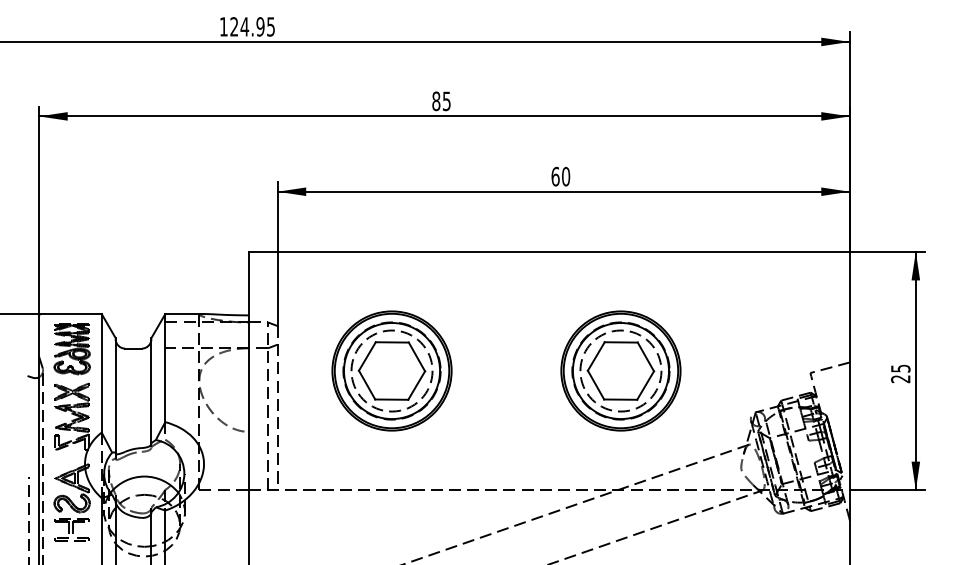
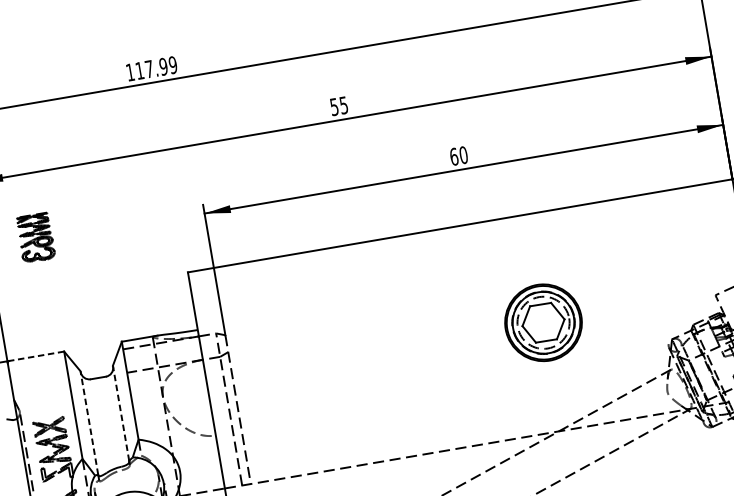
text: (252, 26) -> (156, 67), 124.95 -> 117.99
text: (436, 101) -> (334, 107), 85 -> 55
line: (70, 314) -> (35, 356), solid -> dashed
part: (71, 349) -> (35, 238), moved
part: (391, 370) -> (335, 357), removed
part: (620, 370) -> (543, 322), size x0.7
line: (151, 390) -> (121, 413), solid -> dashed
line: (115, 394) -> (89, 422), solid -> dashed

